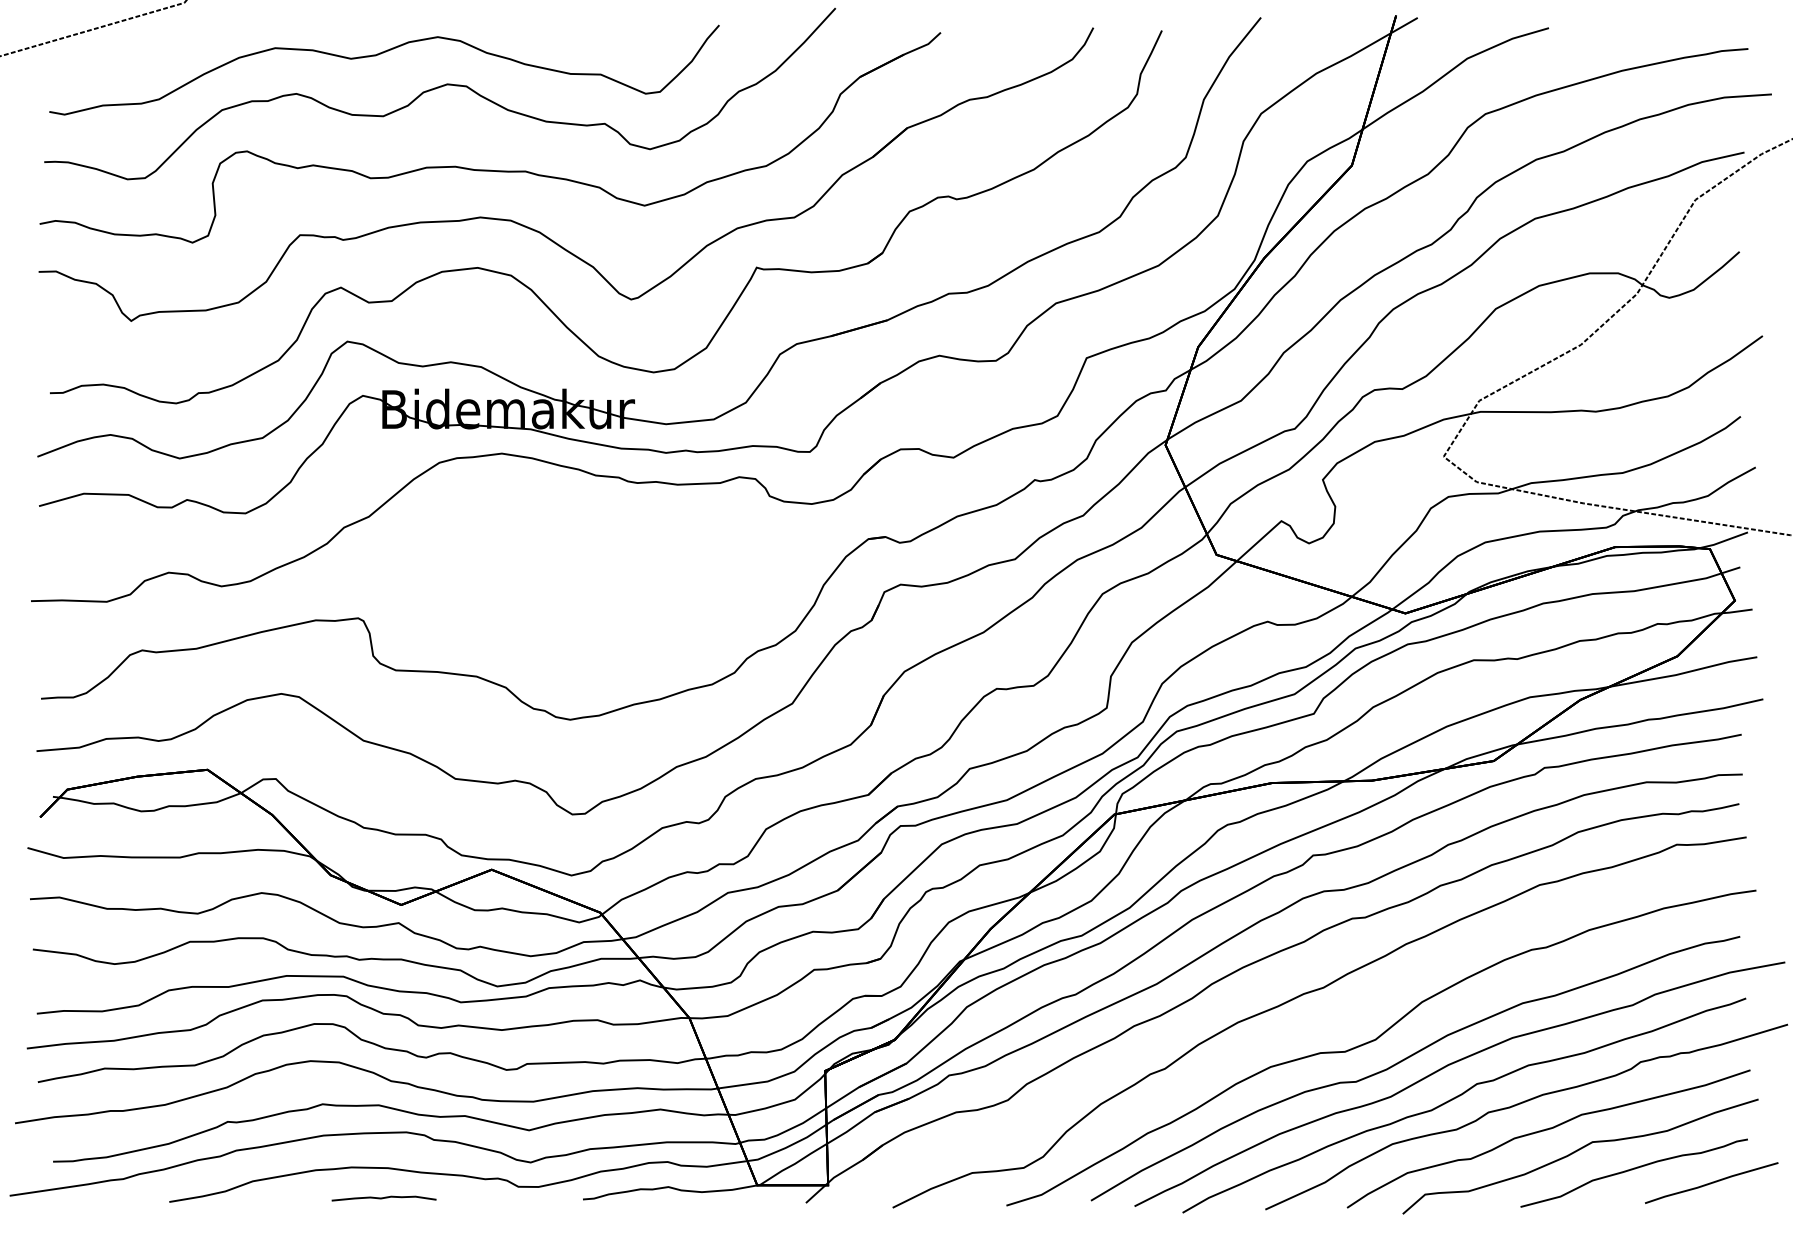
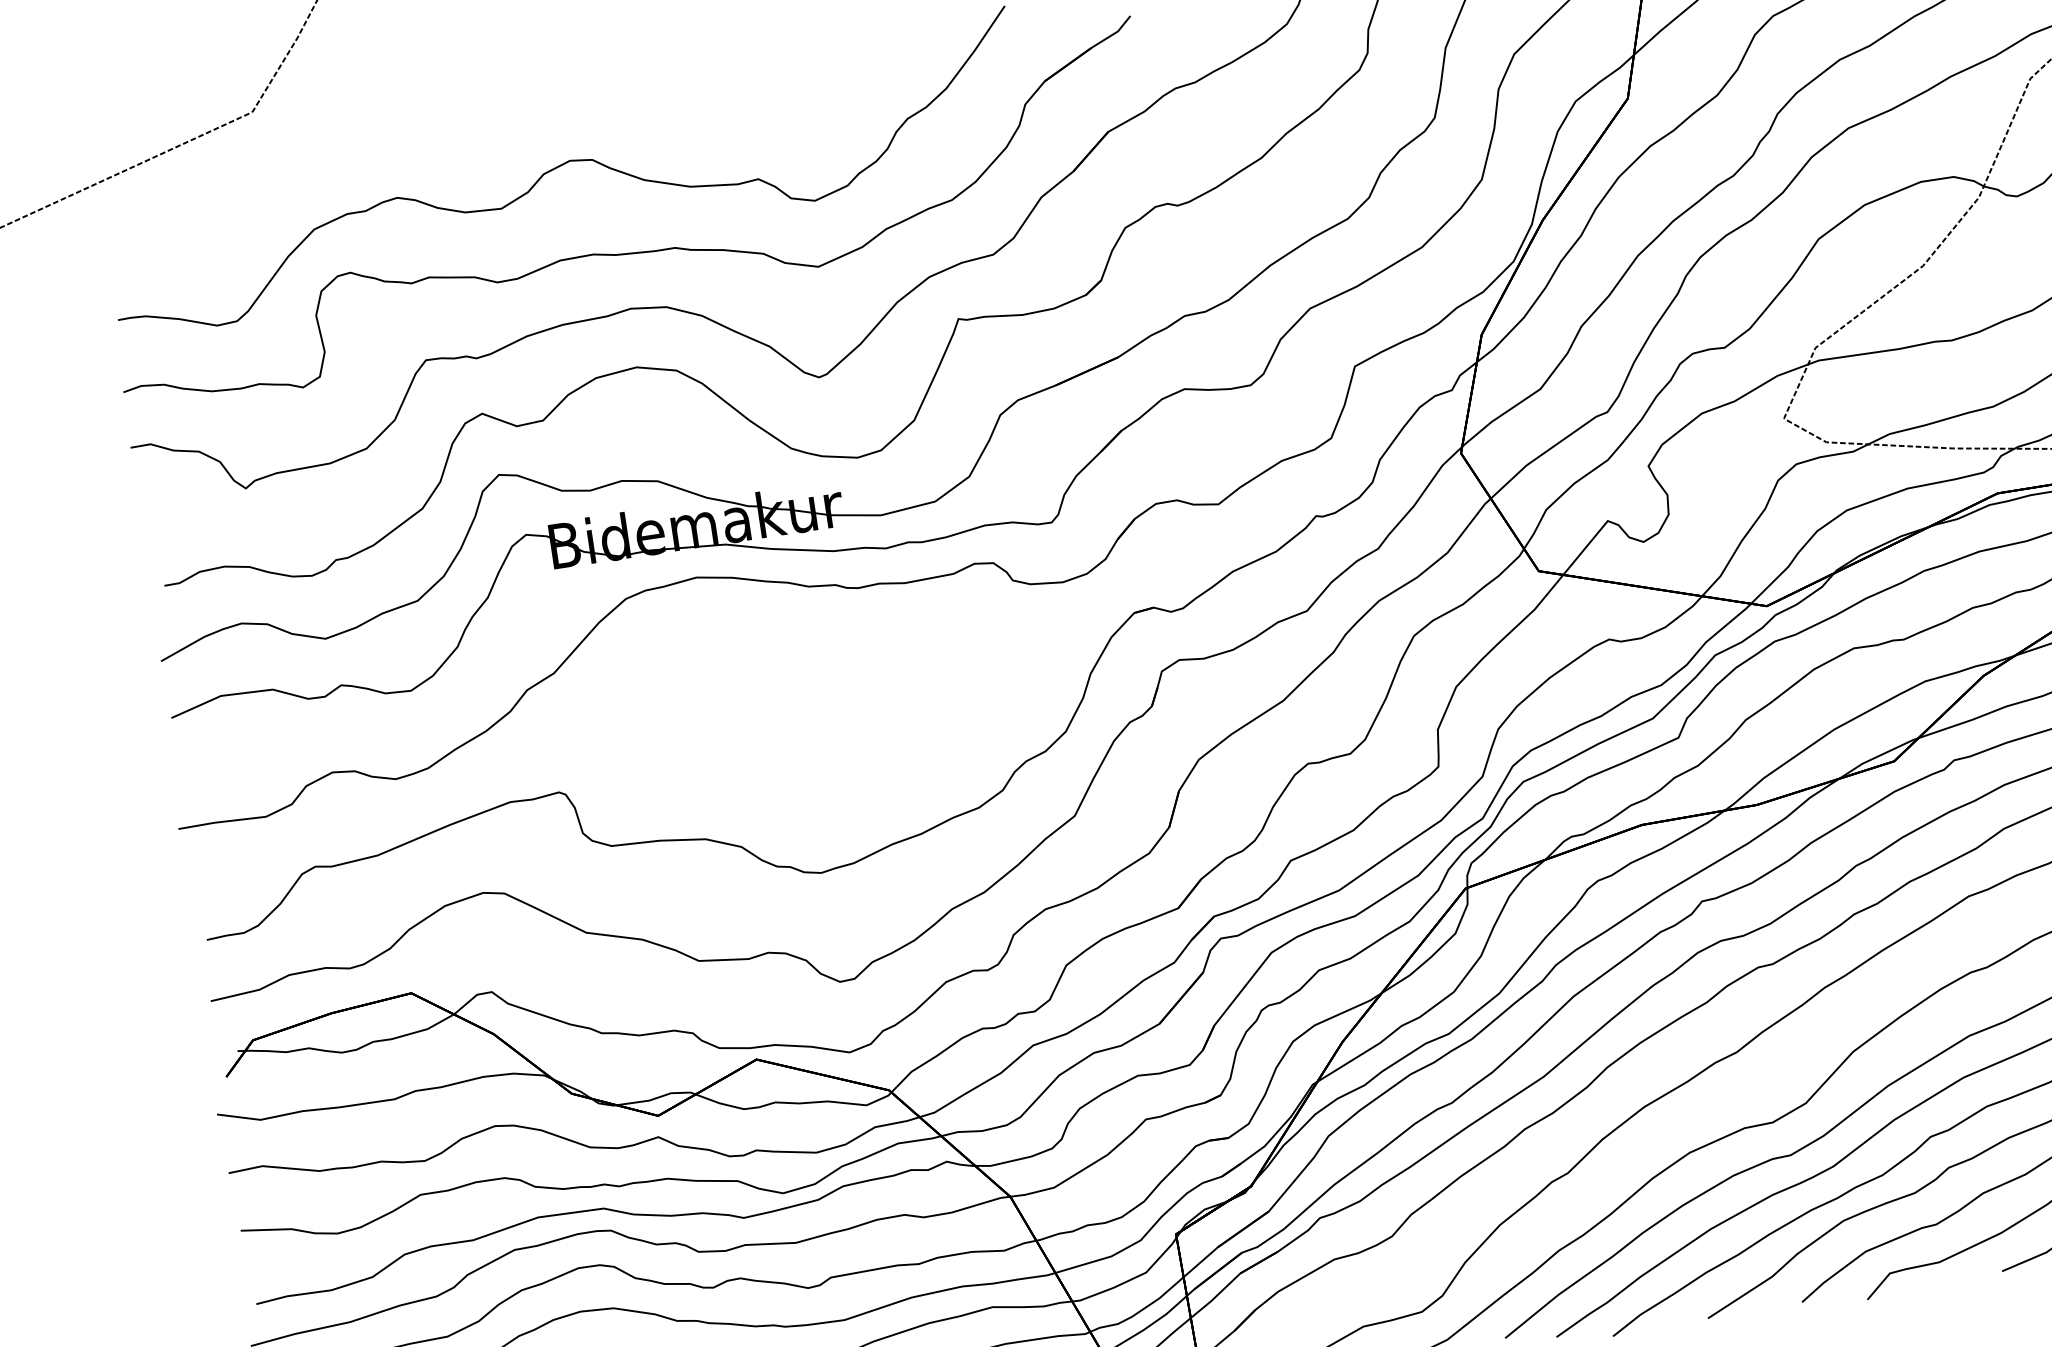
curve: (378, 55) -> (485, 139), removed

